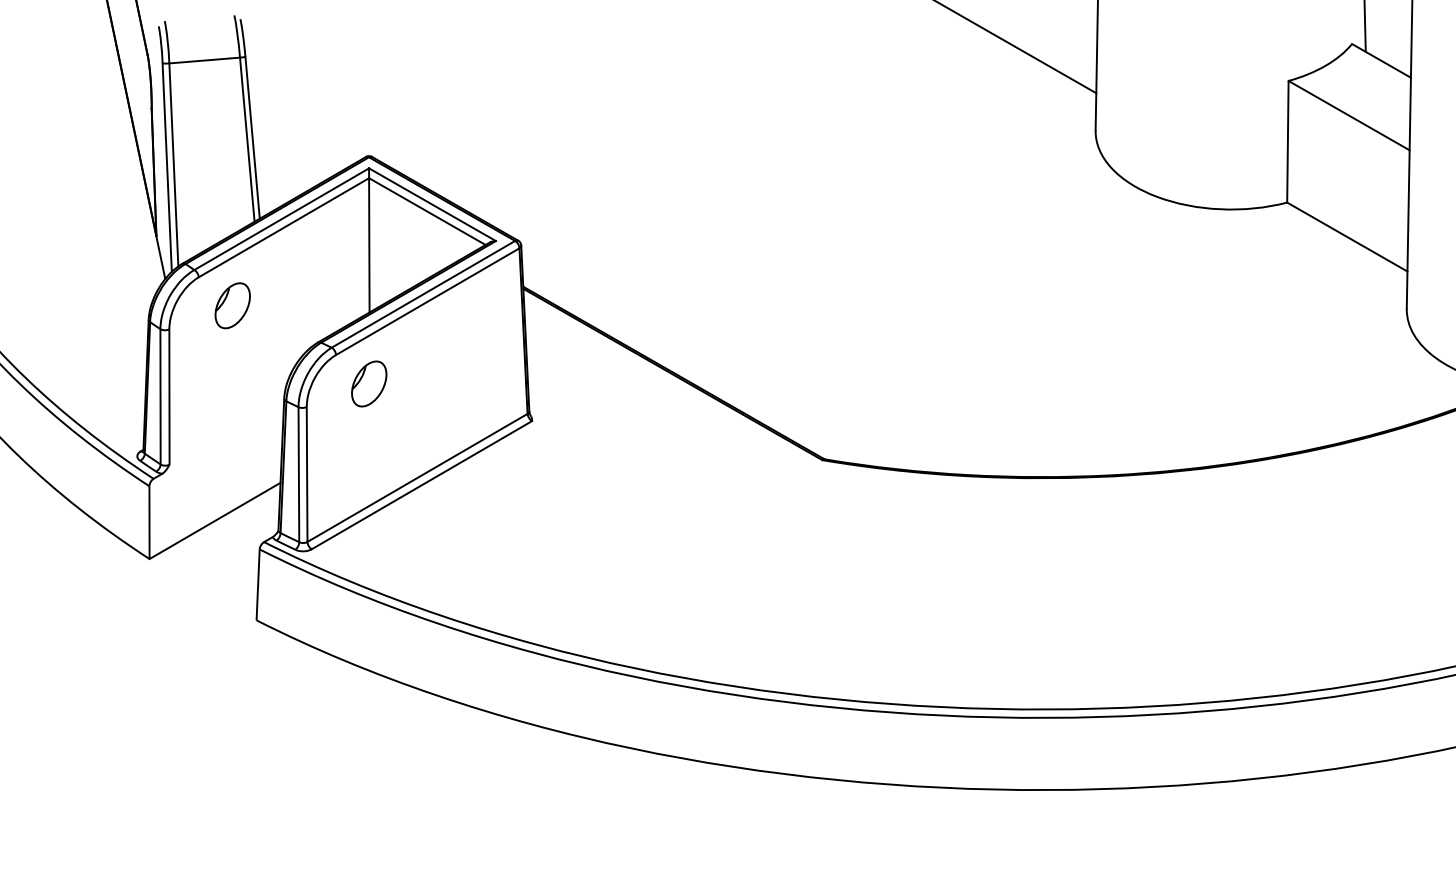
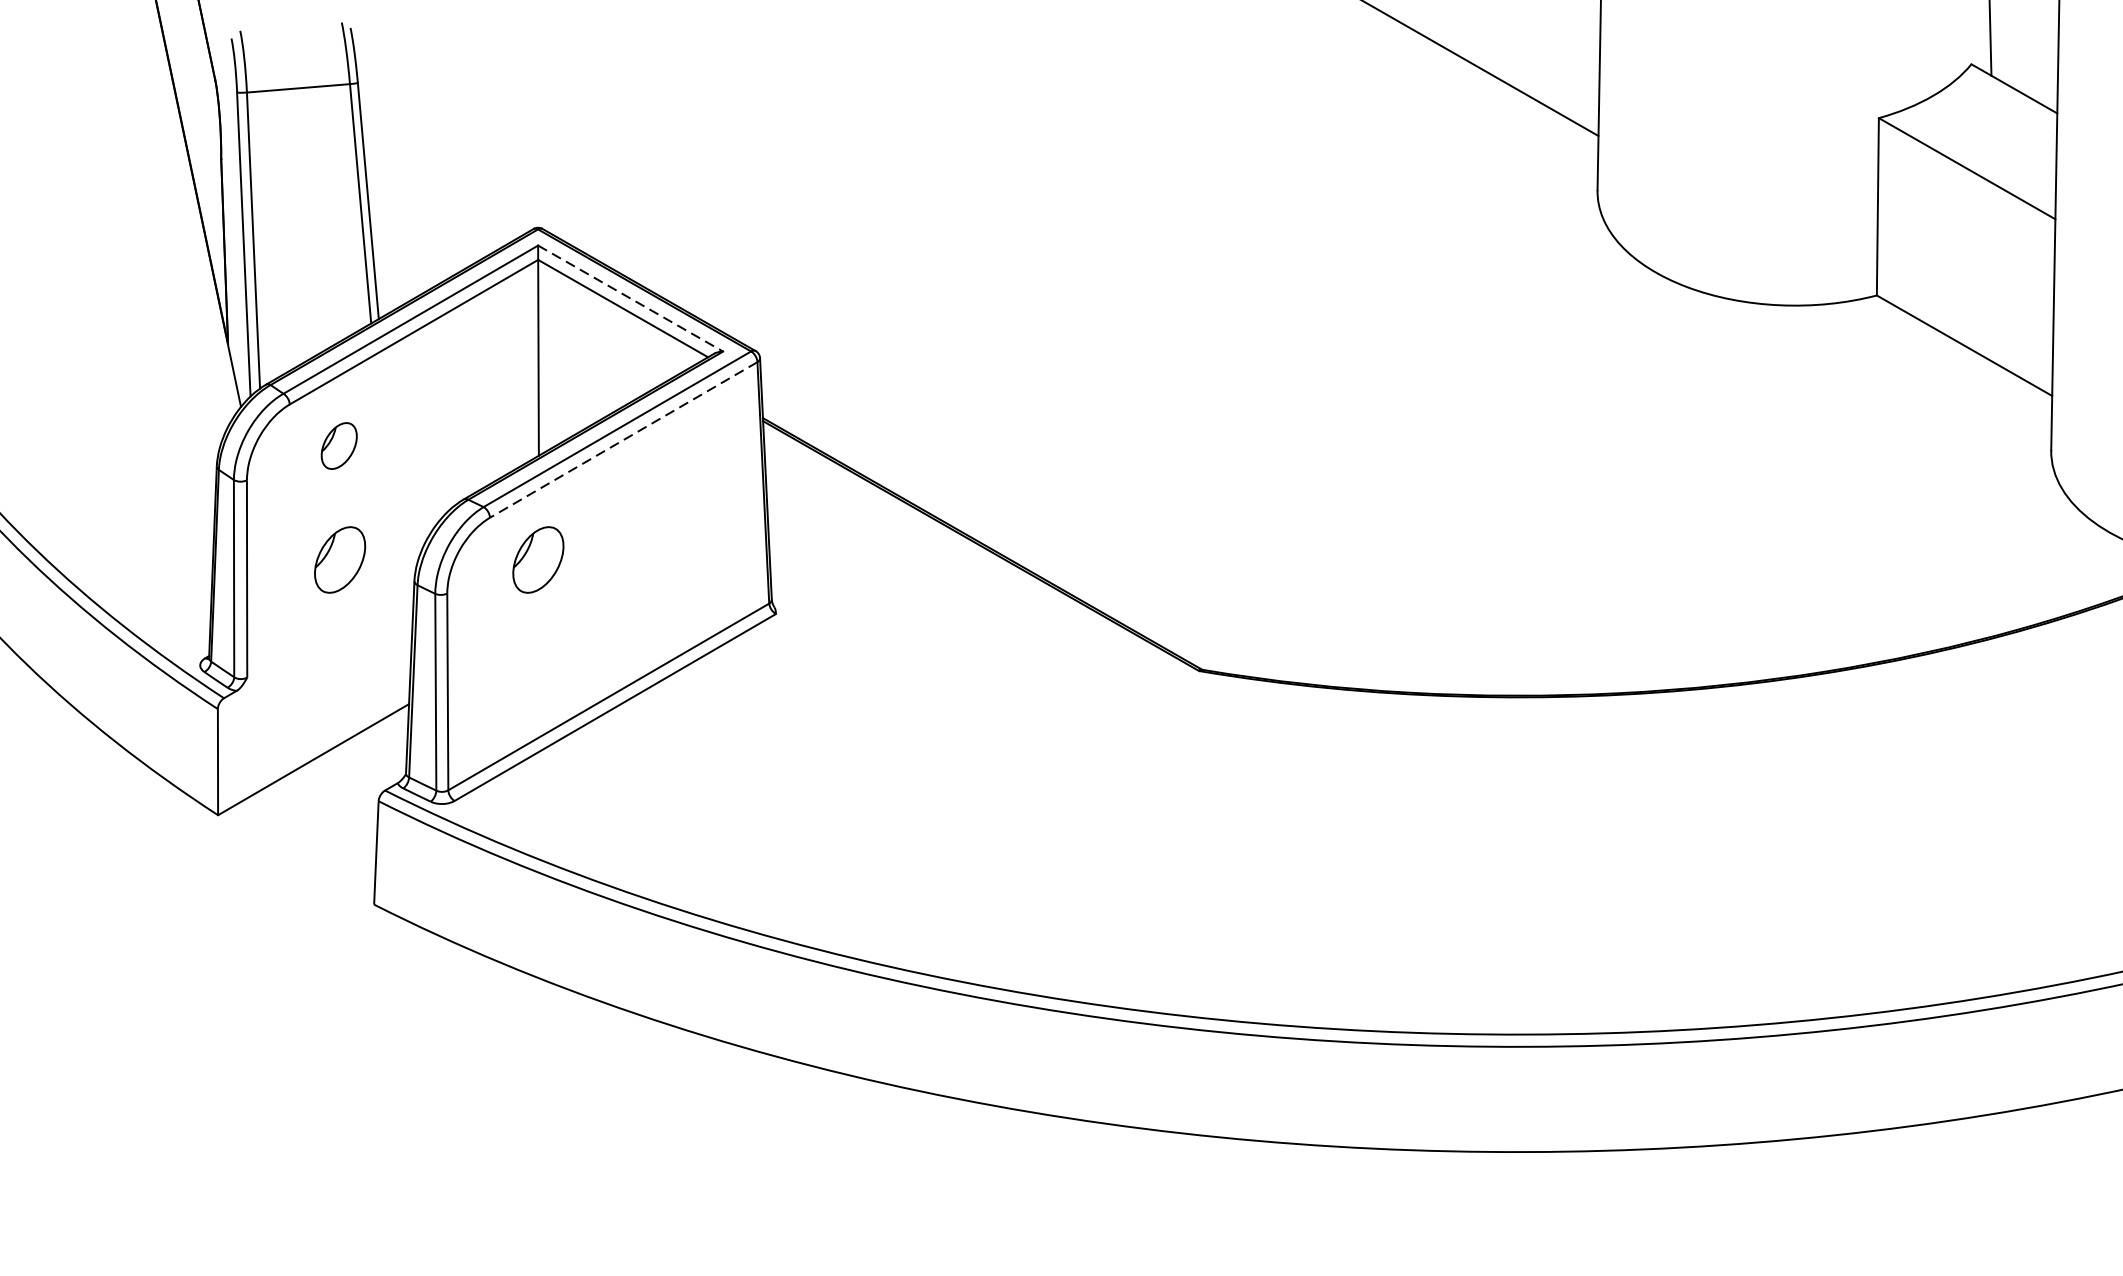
line: (432, 204) -> (630, 298), solid -> dashed
line: (427, 301) -> (623, 439), solid -> dashed
part: (232, 305) -> (339, 445), size x0.7
part: (233, 383) -> (340, 559), added

